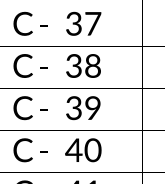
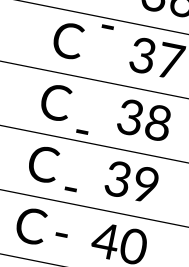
text: (43, 25) -> (106, 26), moved
text: (43, 67) -> (81, 131), moved
text: (43, 109) -> (69, 188), moved

